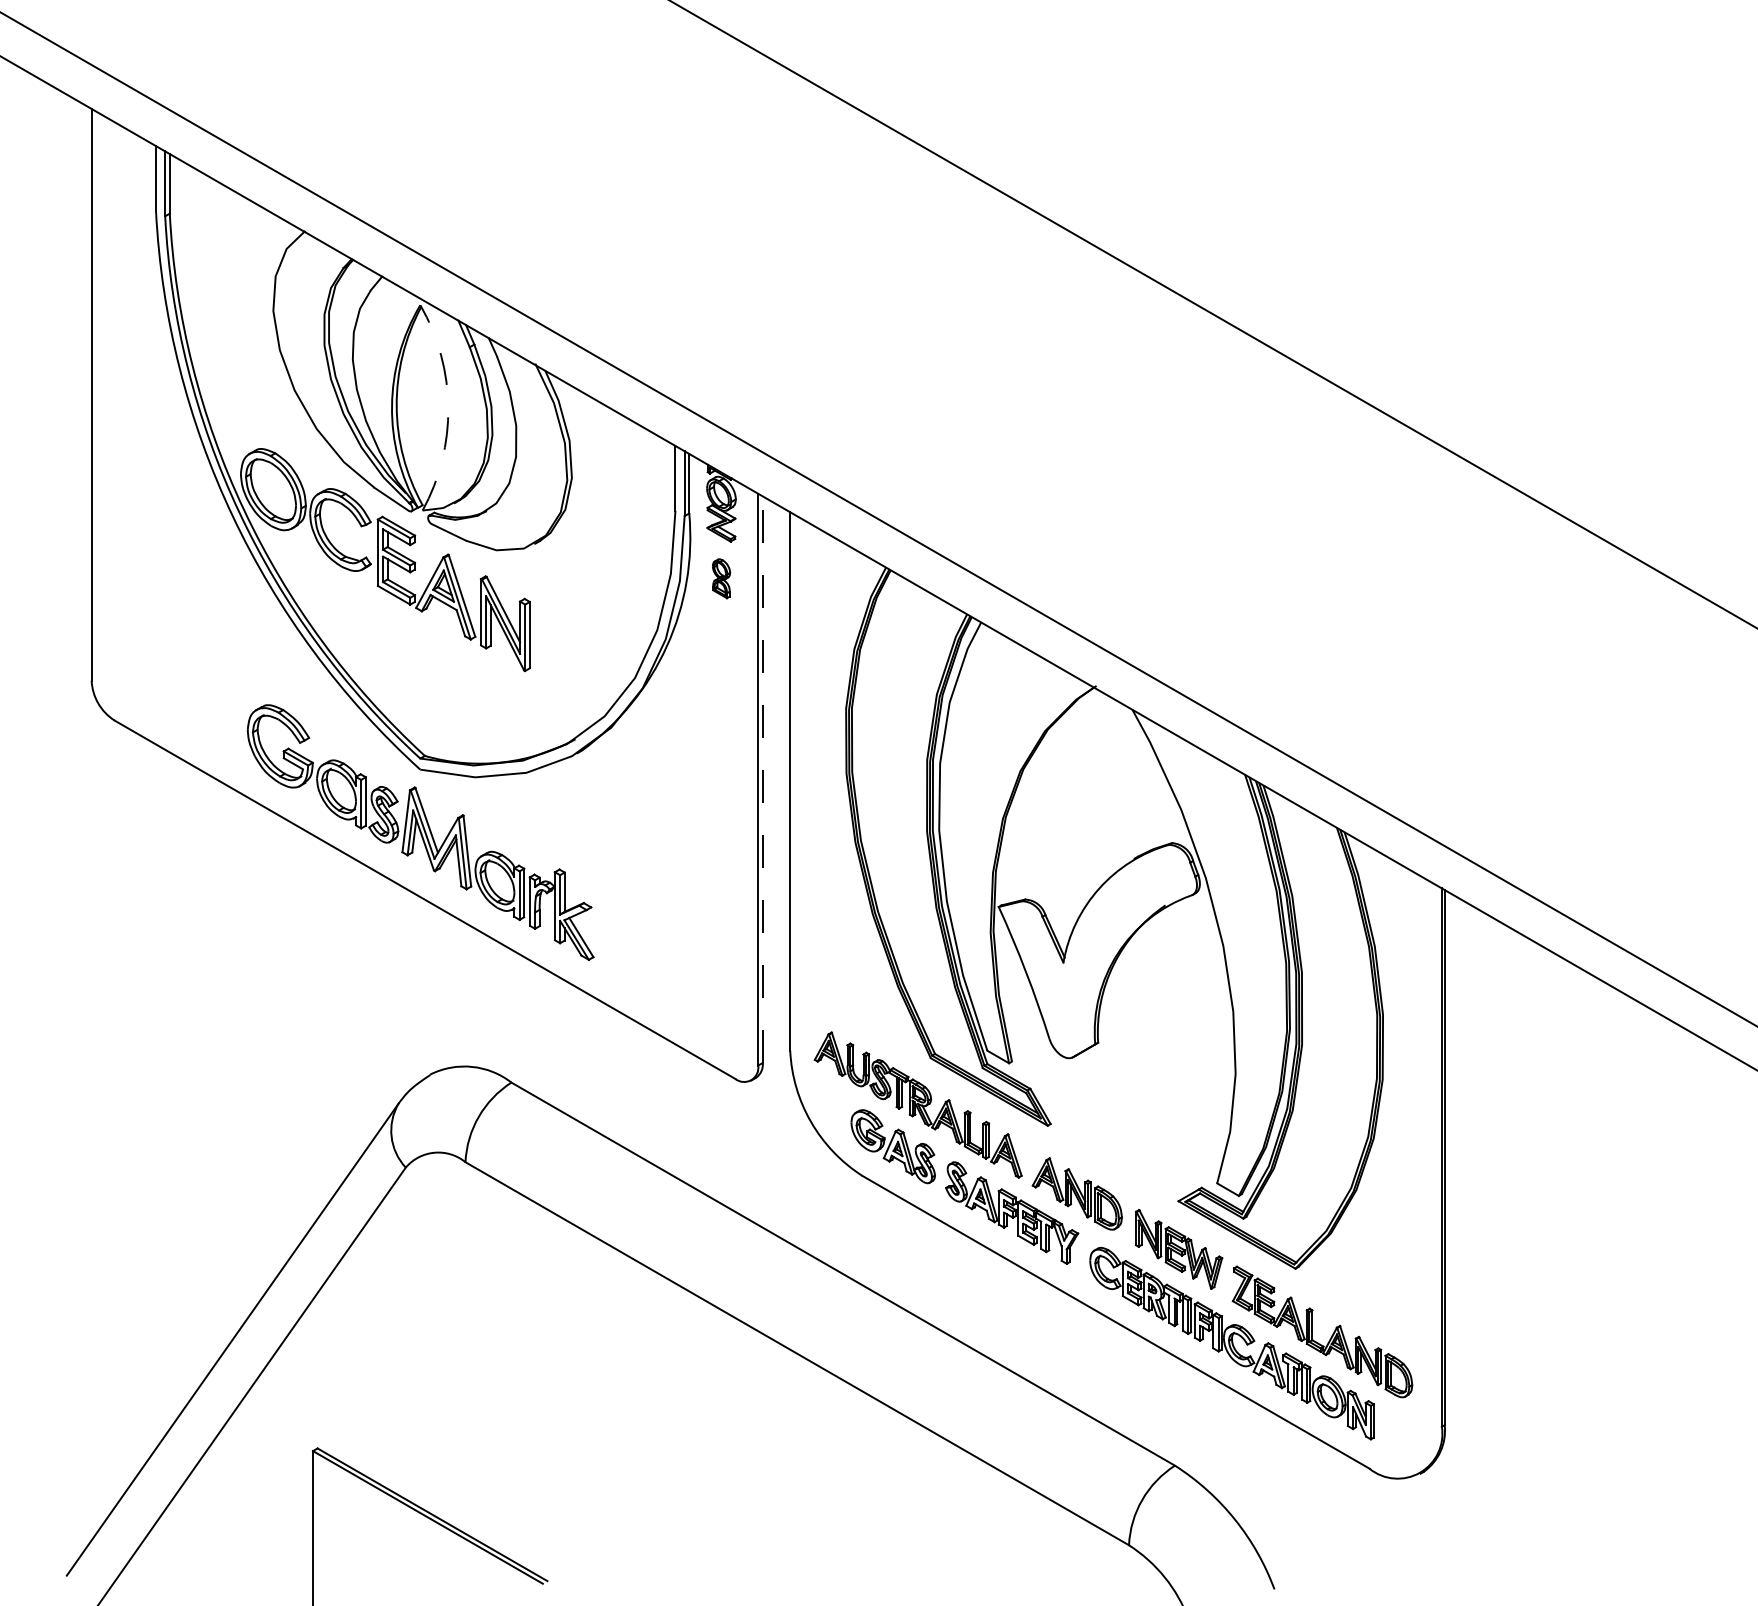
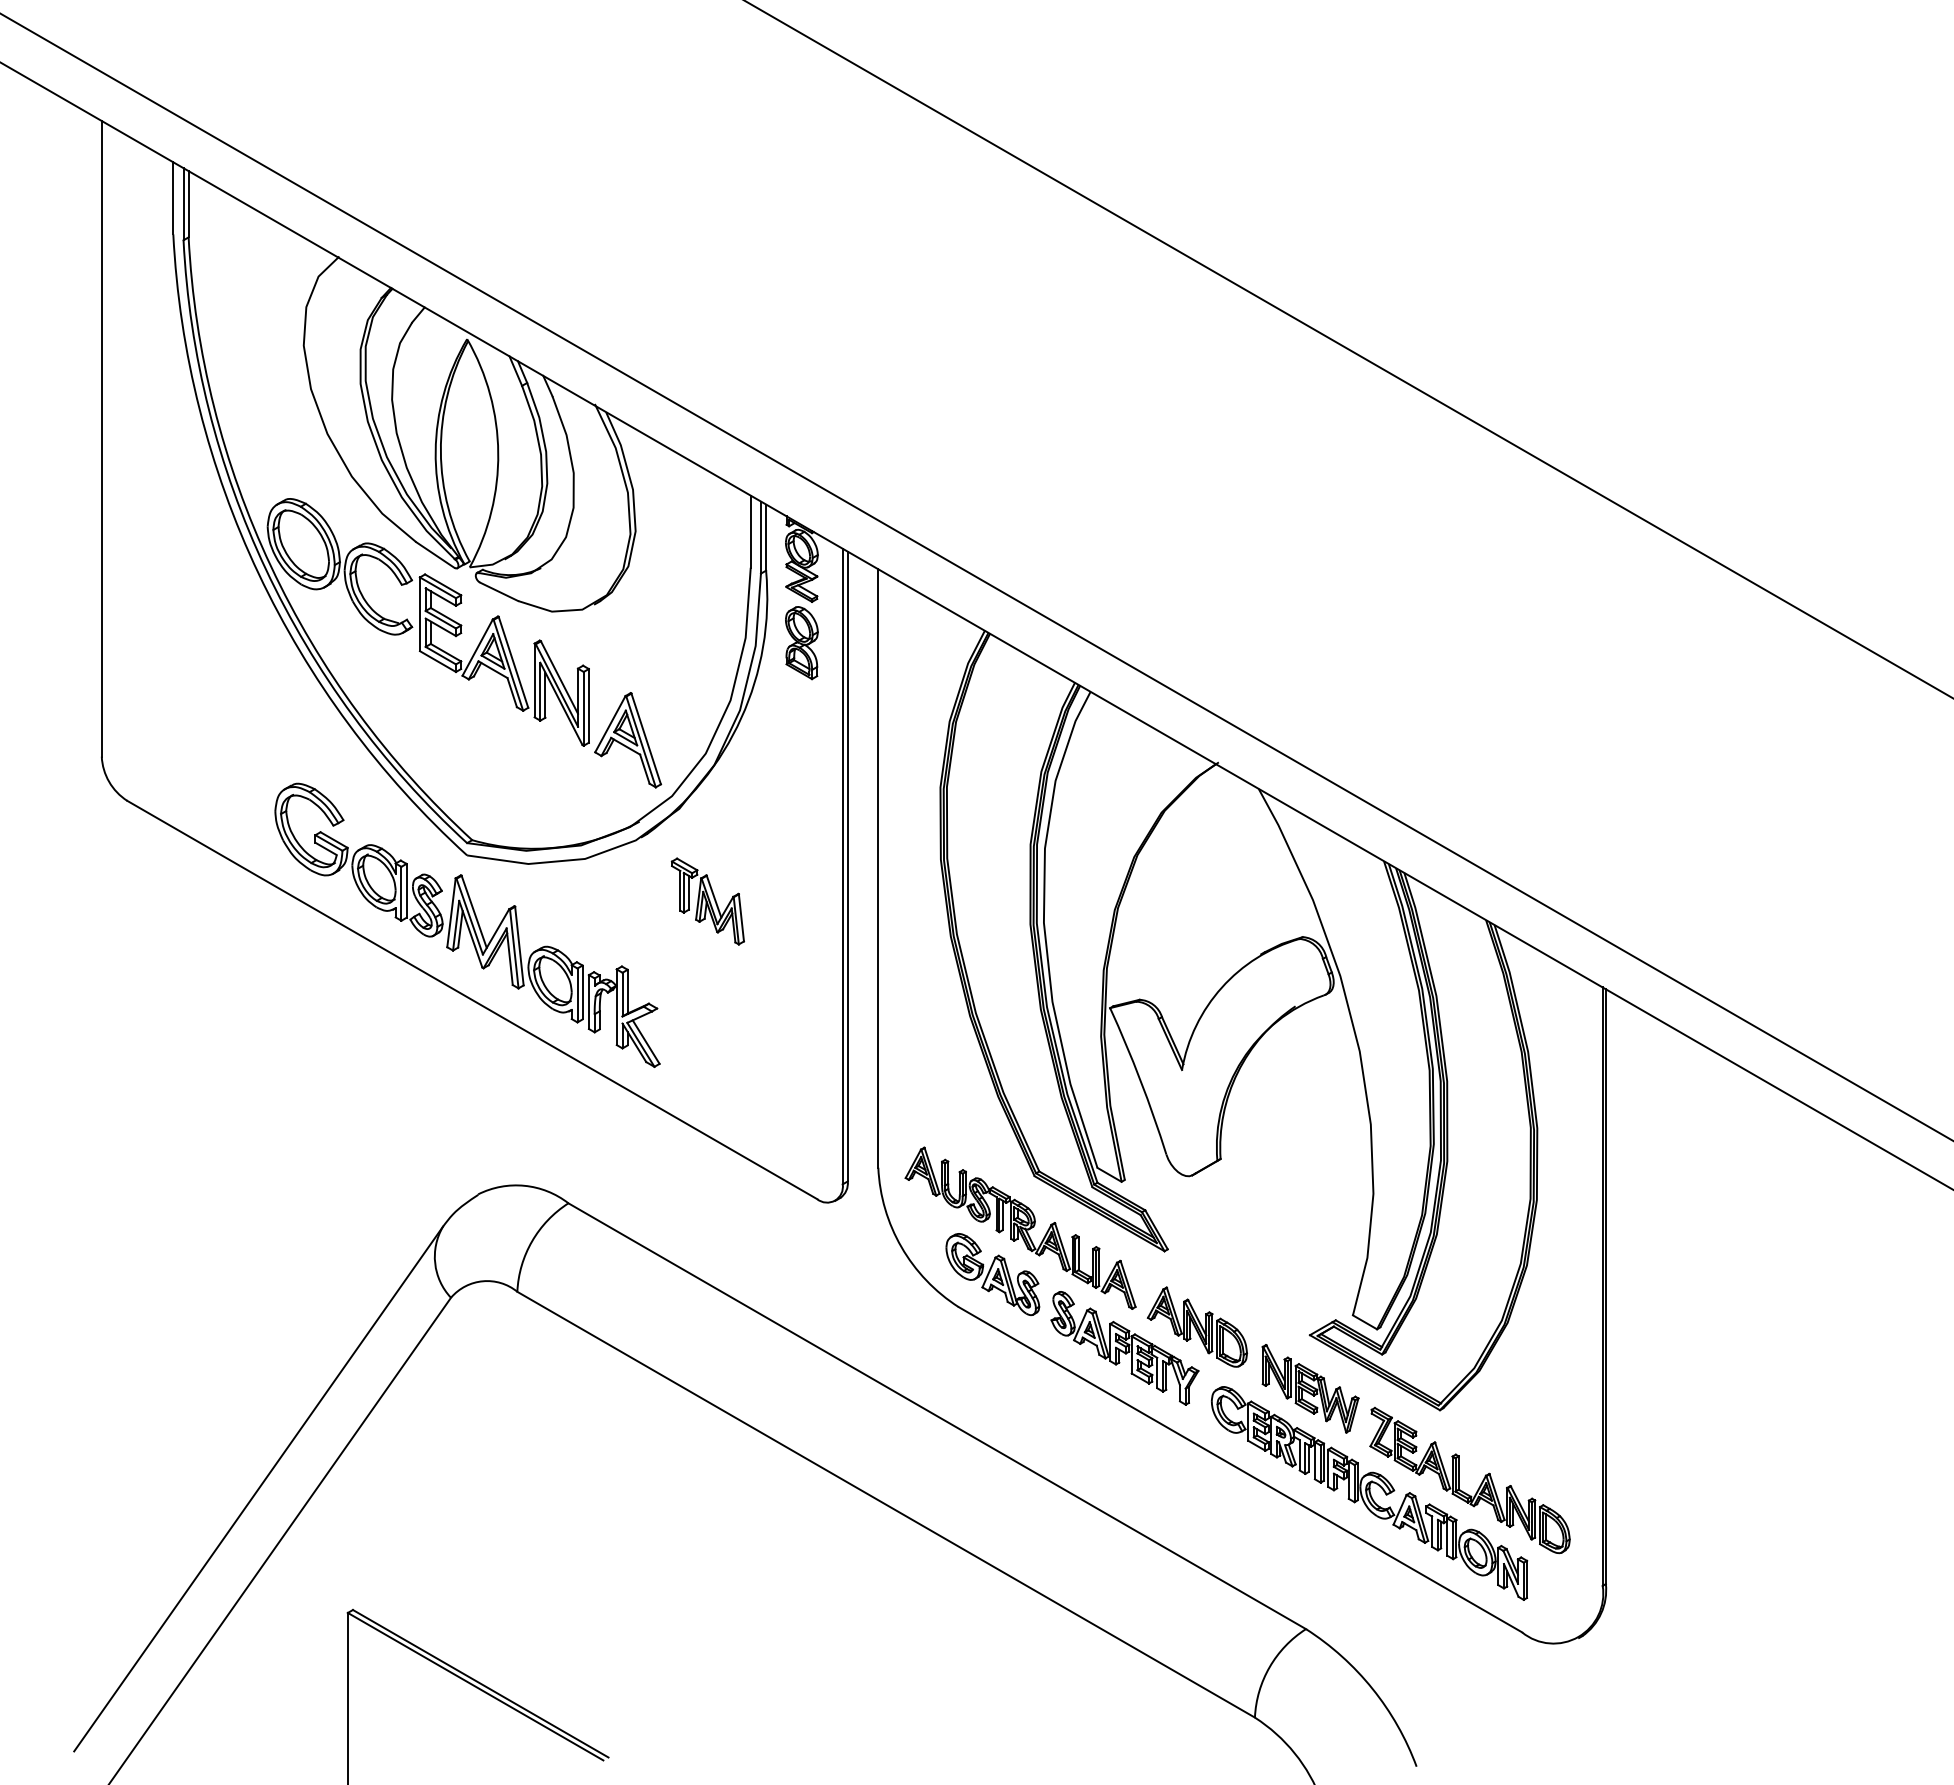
arc: (448, 407) -> (498, 452), dashed -> solid
part: (721, 578) -> (801, 643), size x1.67
part: (565, 666) -> (628, 740), added
line: (762, 779) -> (847, 866), dashed -> solid
part: (636, 811) -> (707, 901), added

